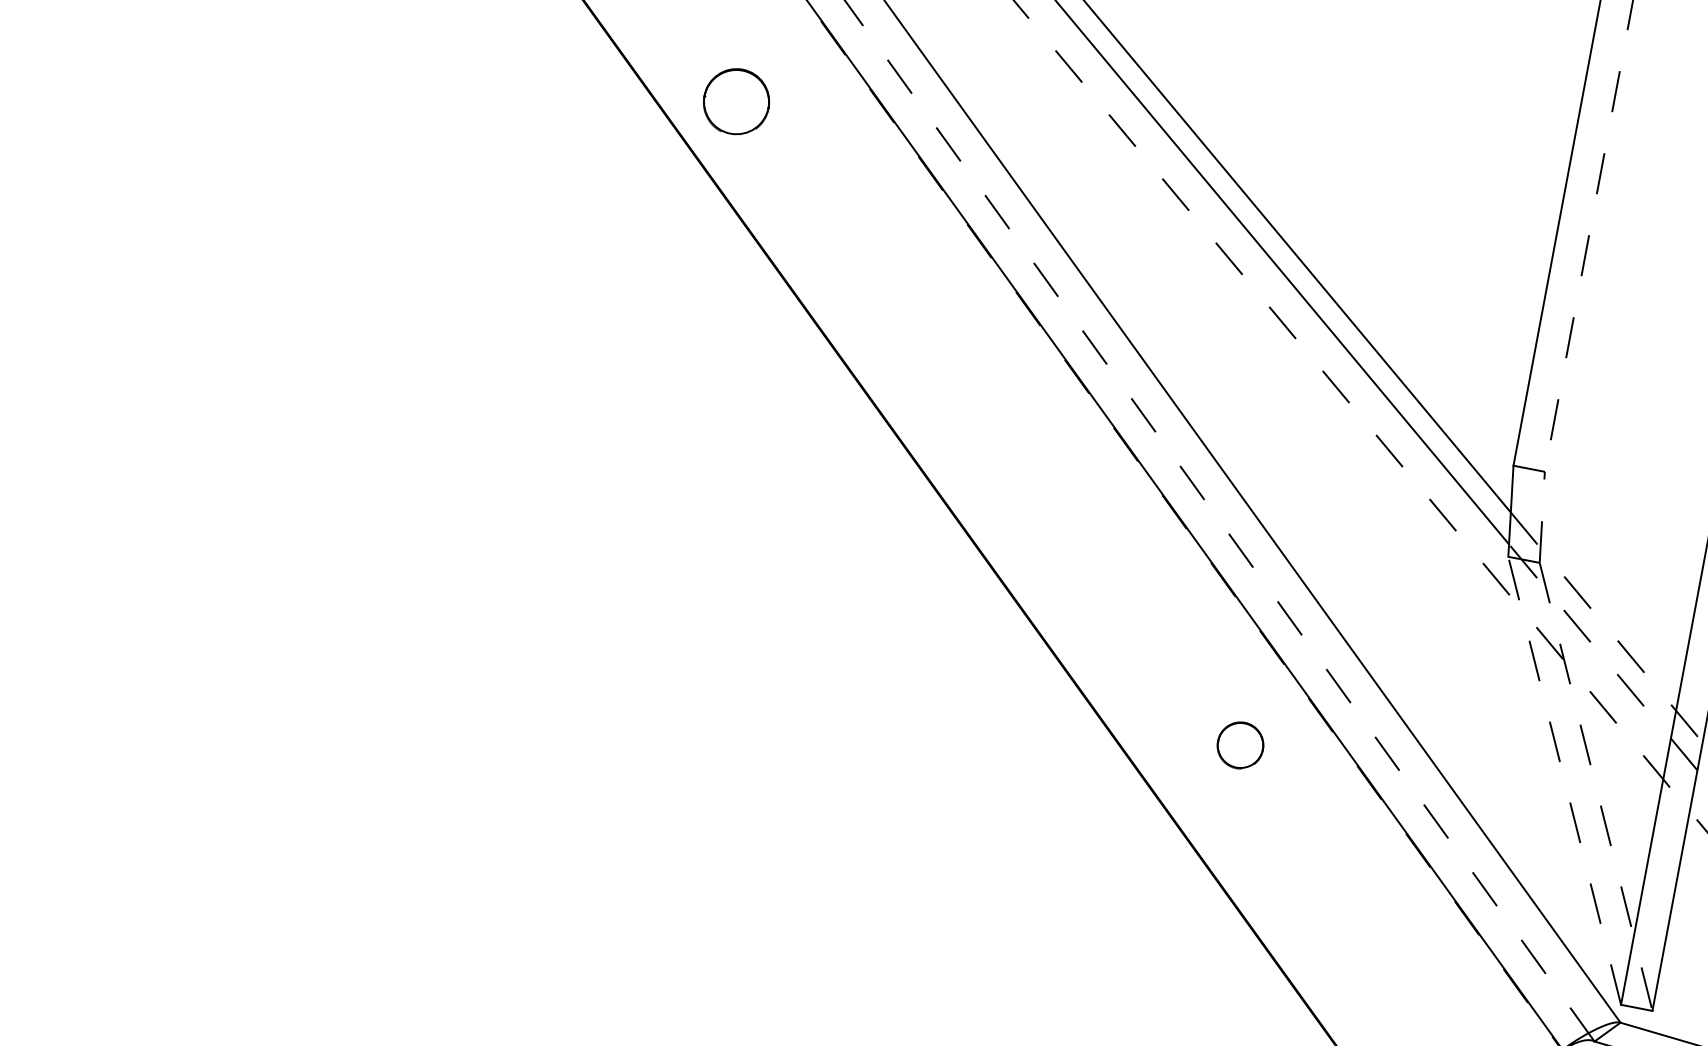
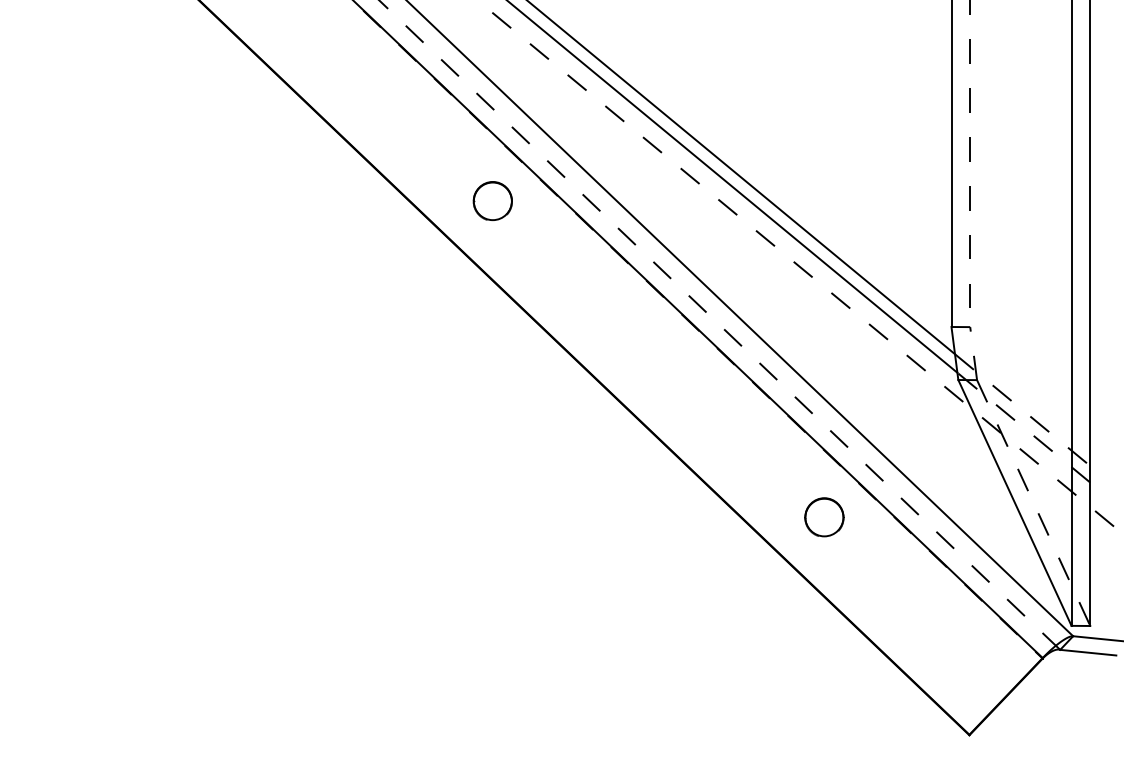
part: (736, 100) -> (492, 200), moved
part: (1240, 745) -> (824, 517), size x1.43
line: (1564, 779) -> (1014, 502), dashed -> solid

